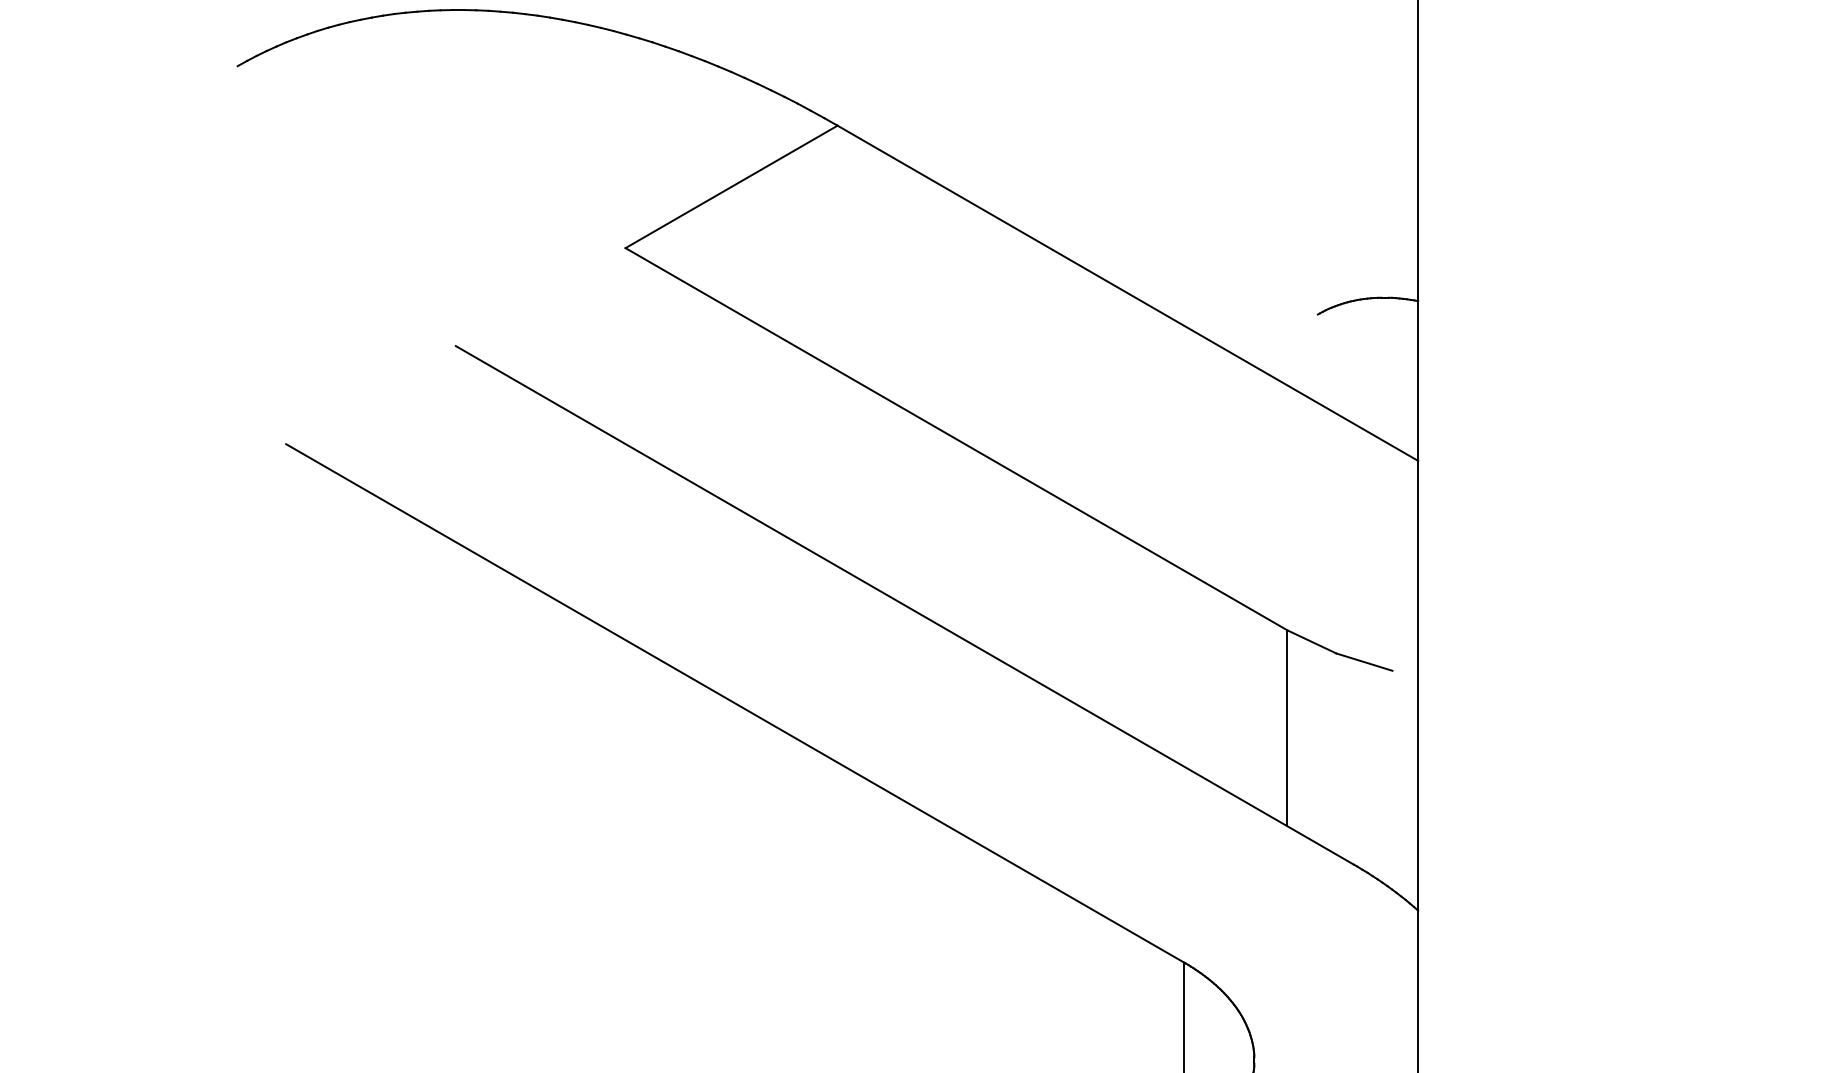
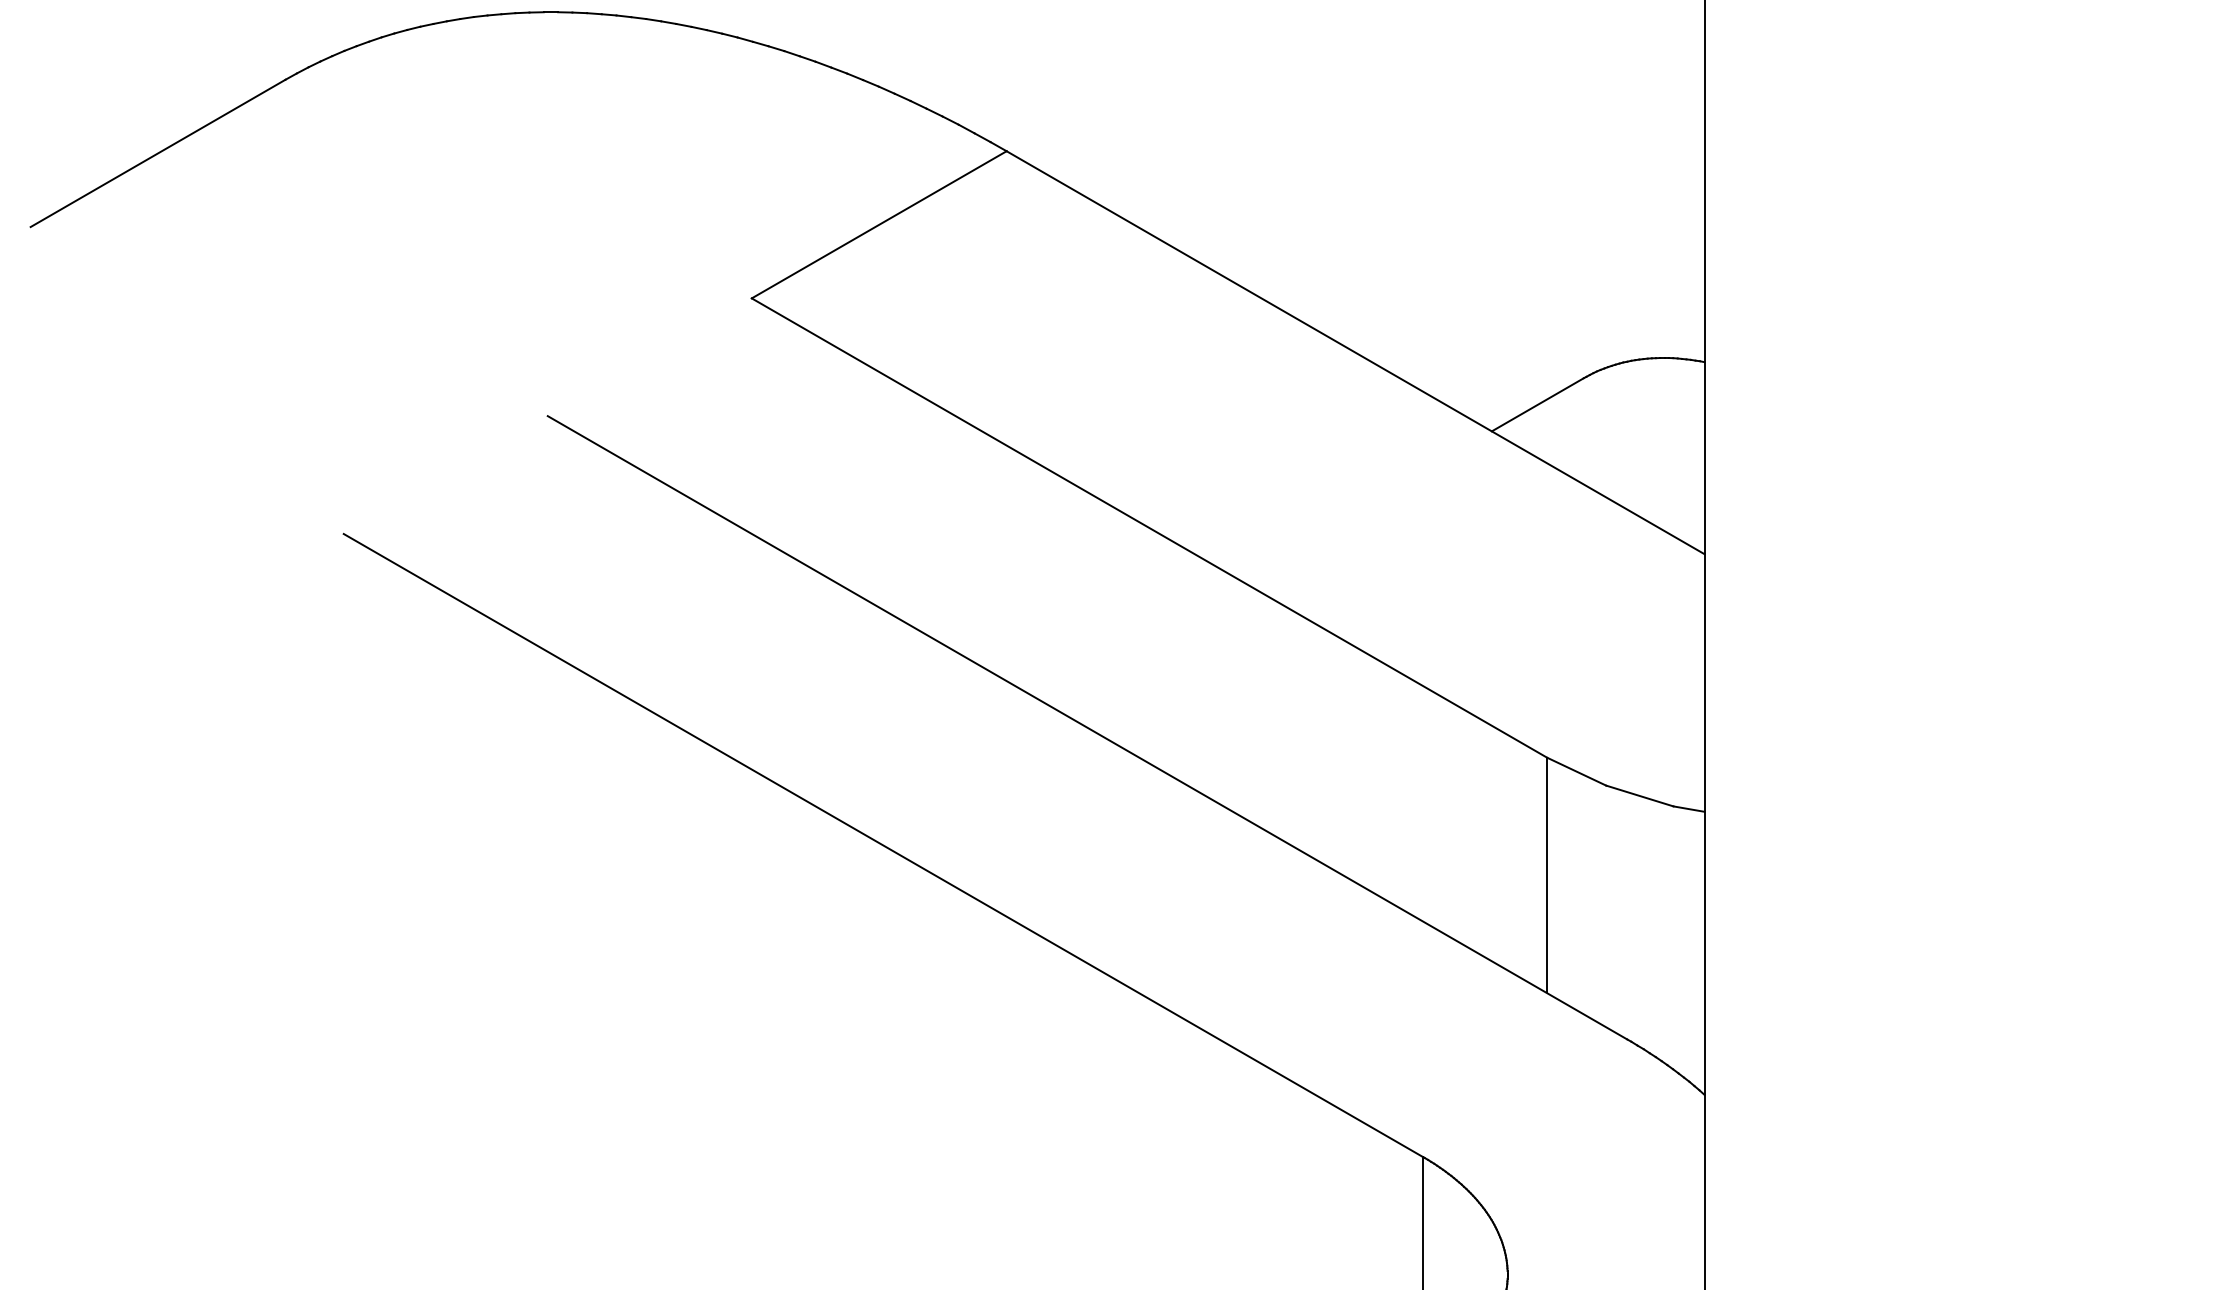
line: (131, 127) -> (157, 153), added
line: (1279, 336) -> (1537, 404), added
line: (1404, 672) -> (1688, 808), added

